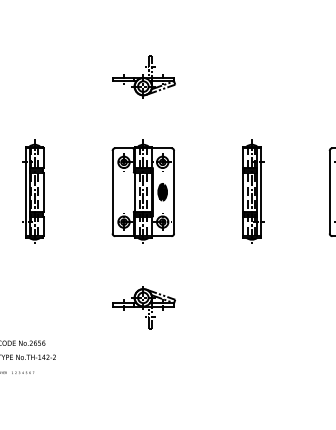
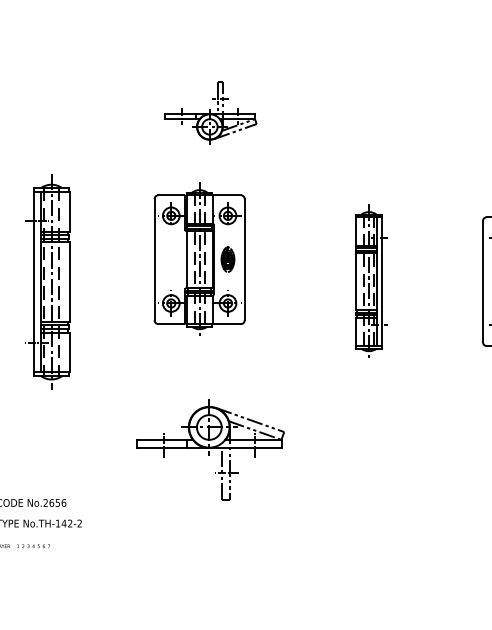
part: (33, 191) -> (48, 280), size x1.4
part: (142, 191) -> (198, 258), moved
part: (143, 307) -> (210, 450), size x1.6

